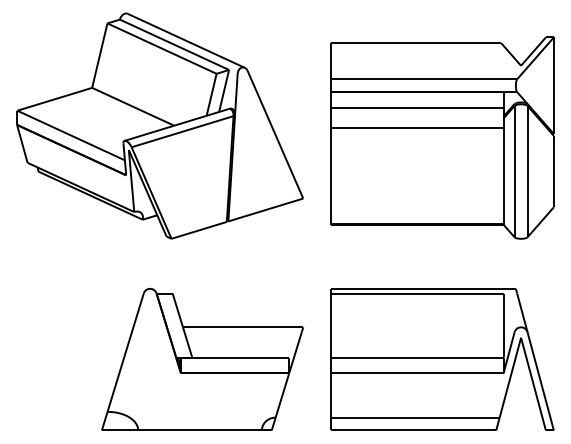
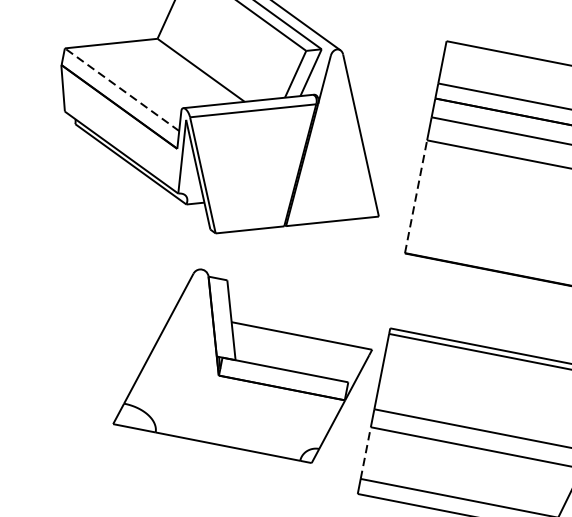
line: (70, 135) -> (121, 89), solid -> dashed
line: (330, 175) -> (416, 195), solid -> dashed
part: (202, 358) -> (247, 363), moved
line: (330, 395) -> (365, 453), solid -> dashed

